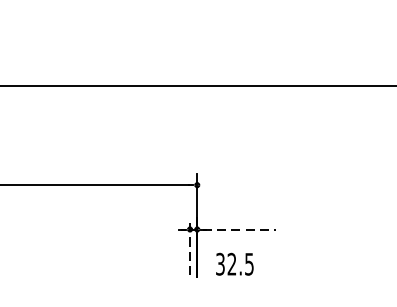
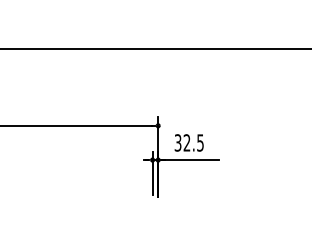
line: (240, 230) -> (191, 160), dashed -> solid
line: (189, 246) -> (152, 173), dashed -> solid
text: (233, 263) -> (188, 142), moved

